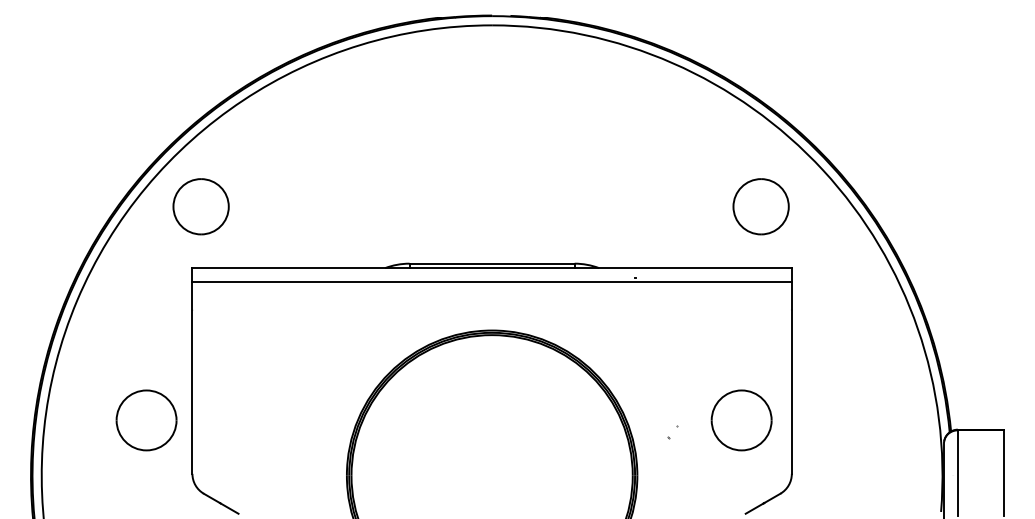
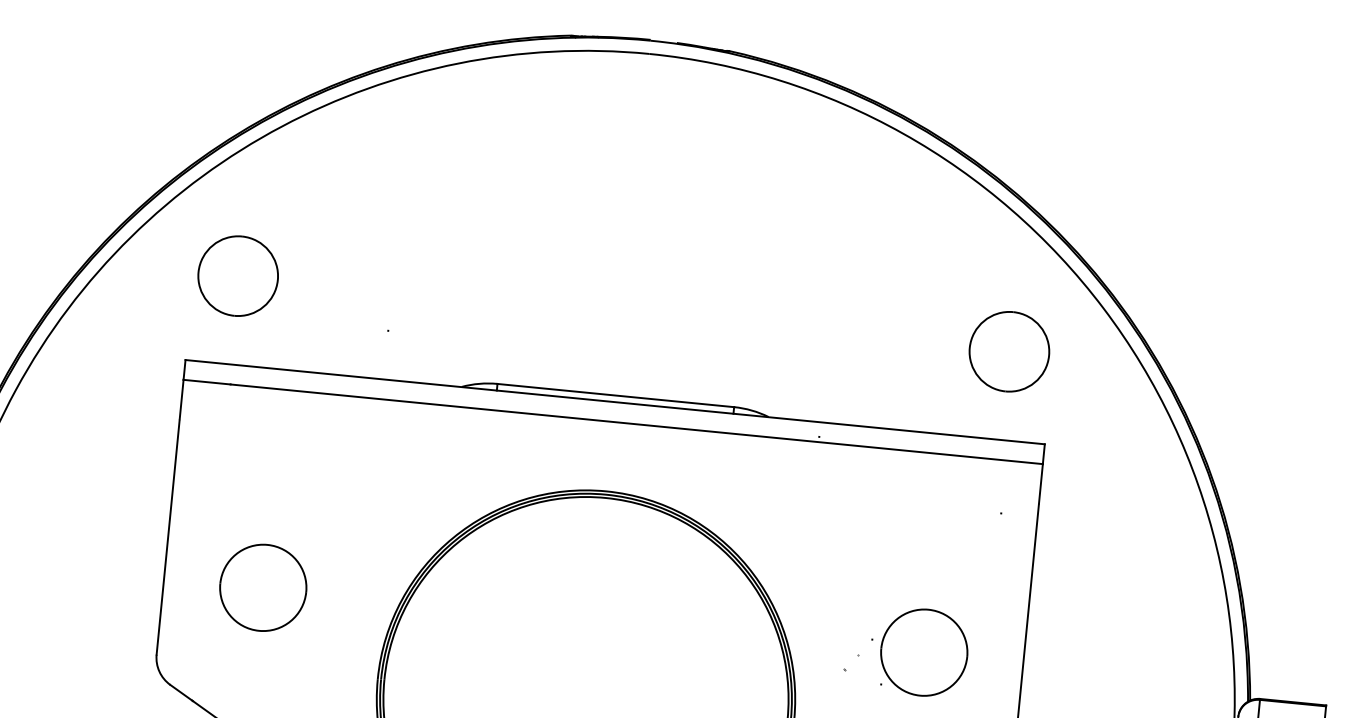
part: (200, 206) -> (237, 275), moved
part: (146, 420) -> (263, 587), moved
part: (741, 420) -> (924, 652), moved

